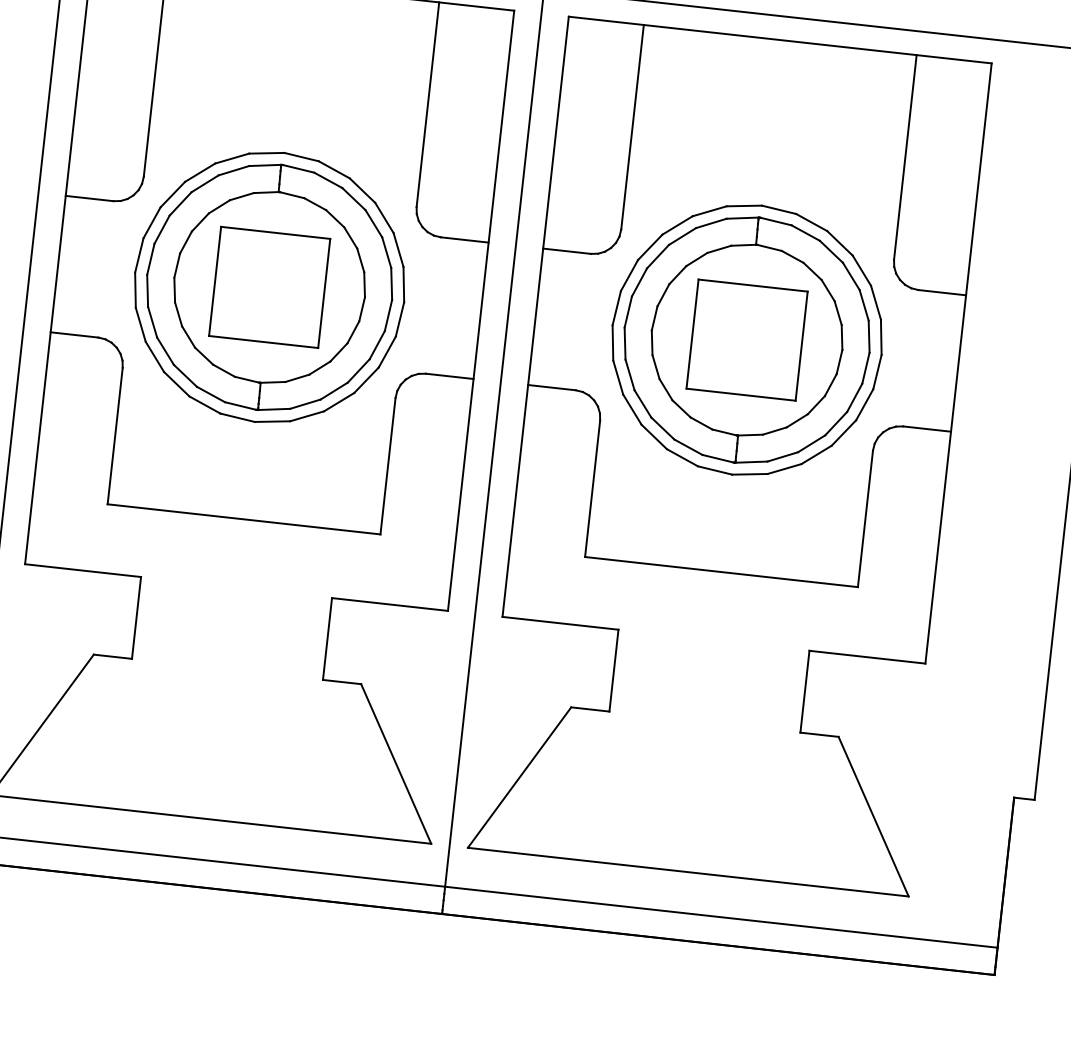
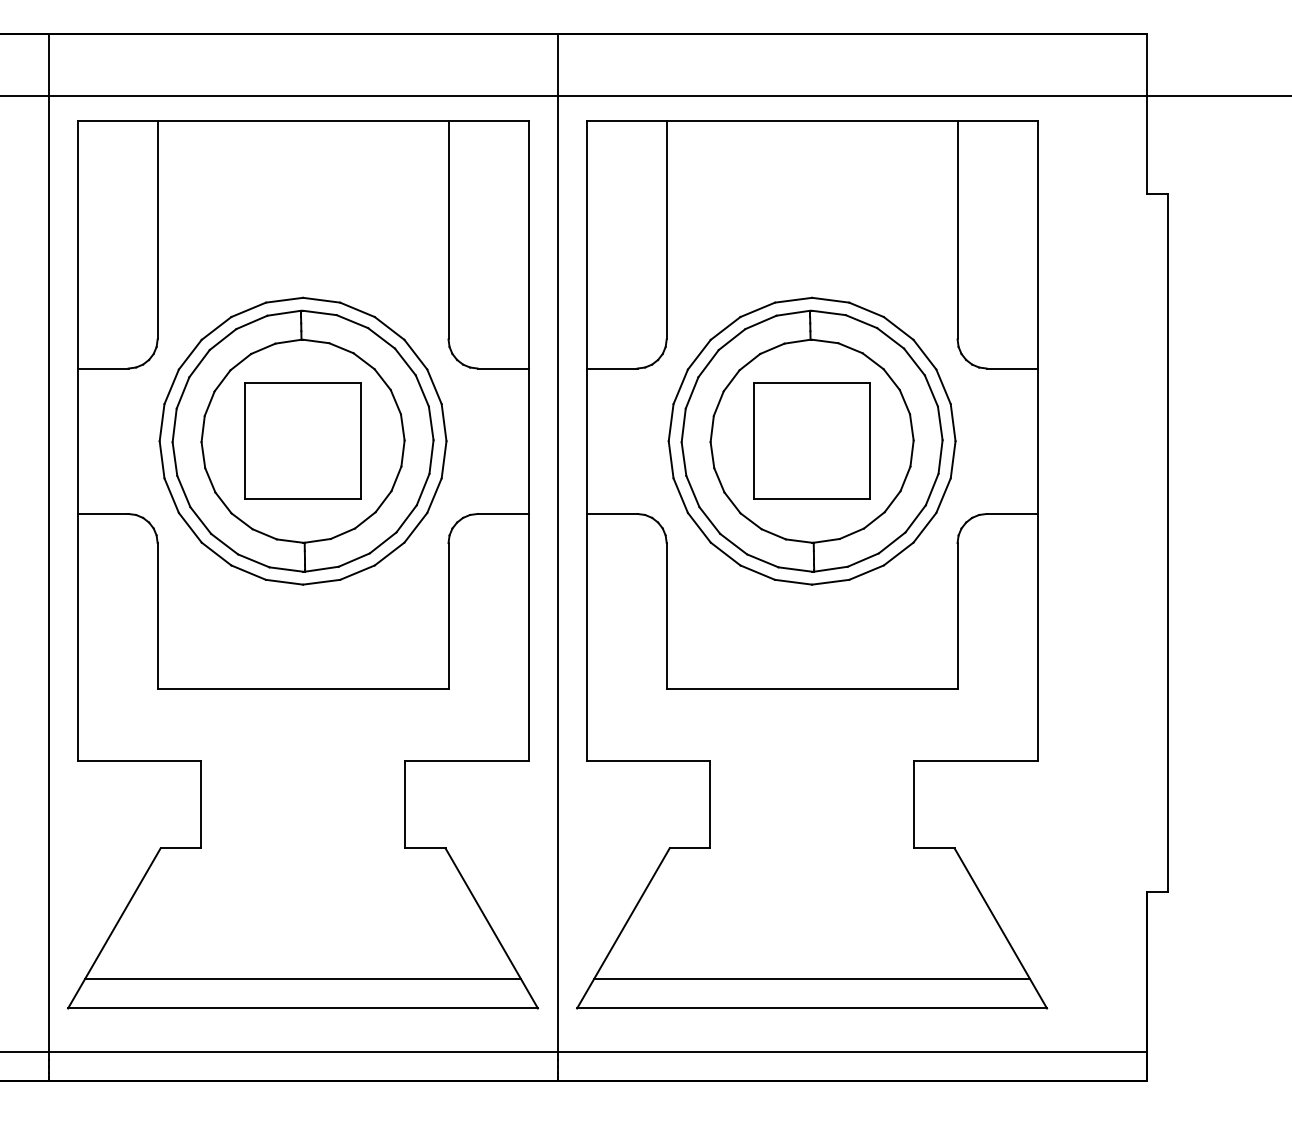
line: (213, 792) -> (302, 979), added
line: (690, 844) -> (811, 979), added

